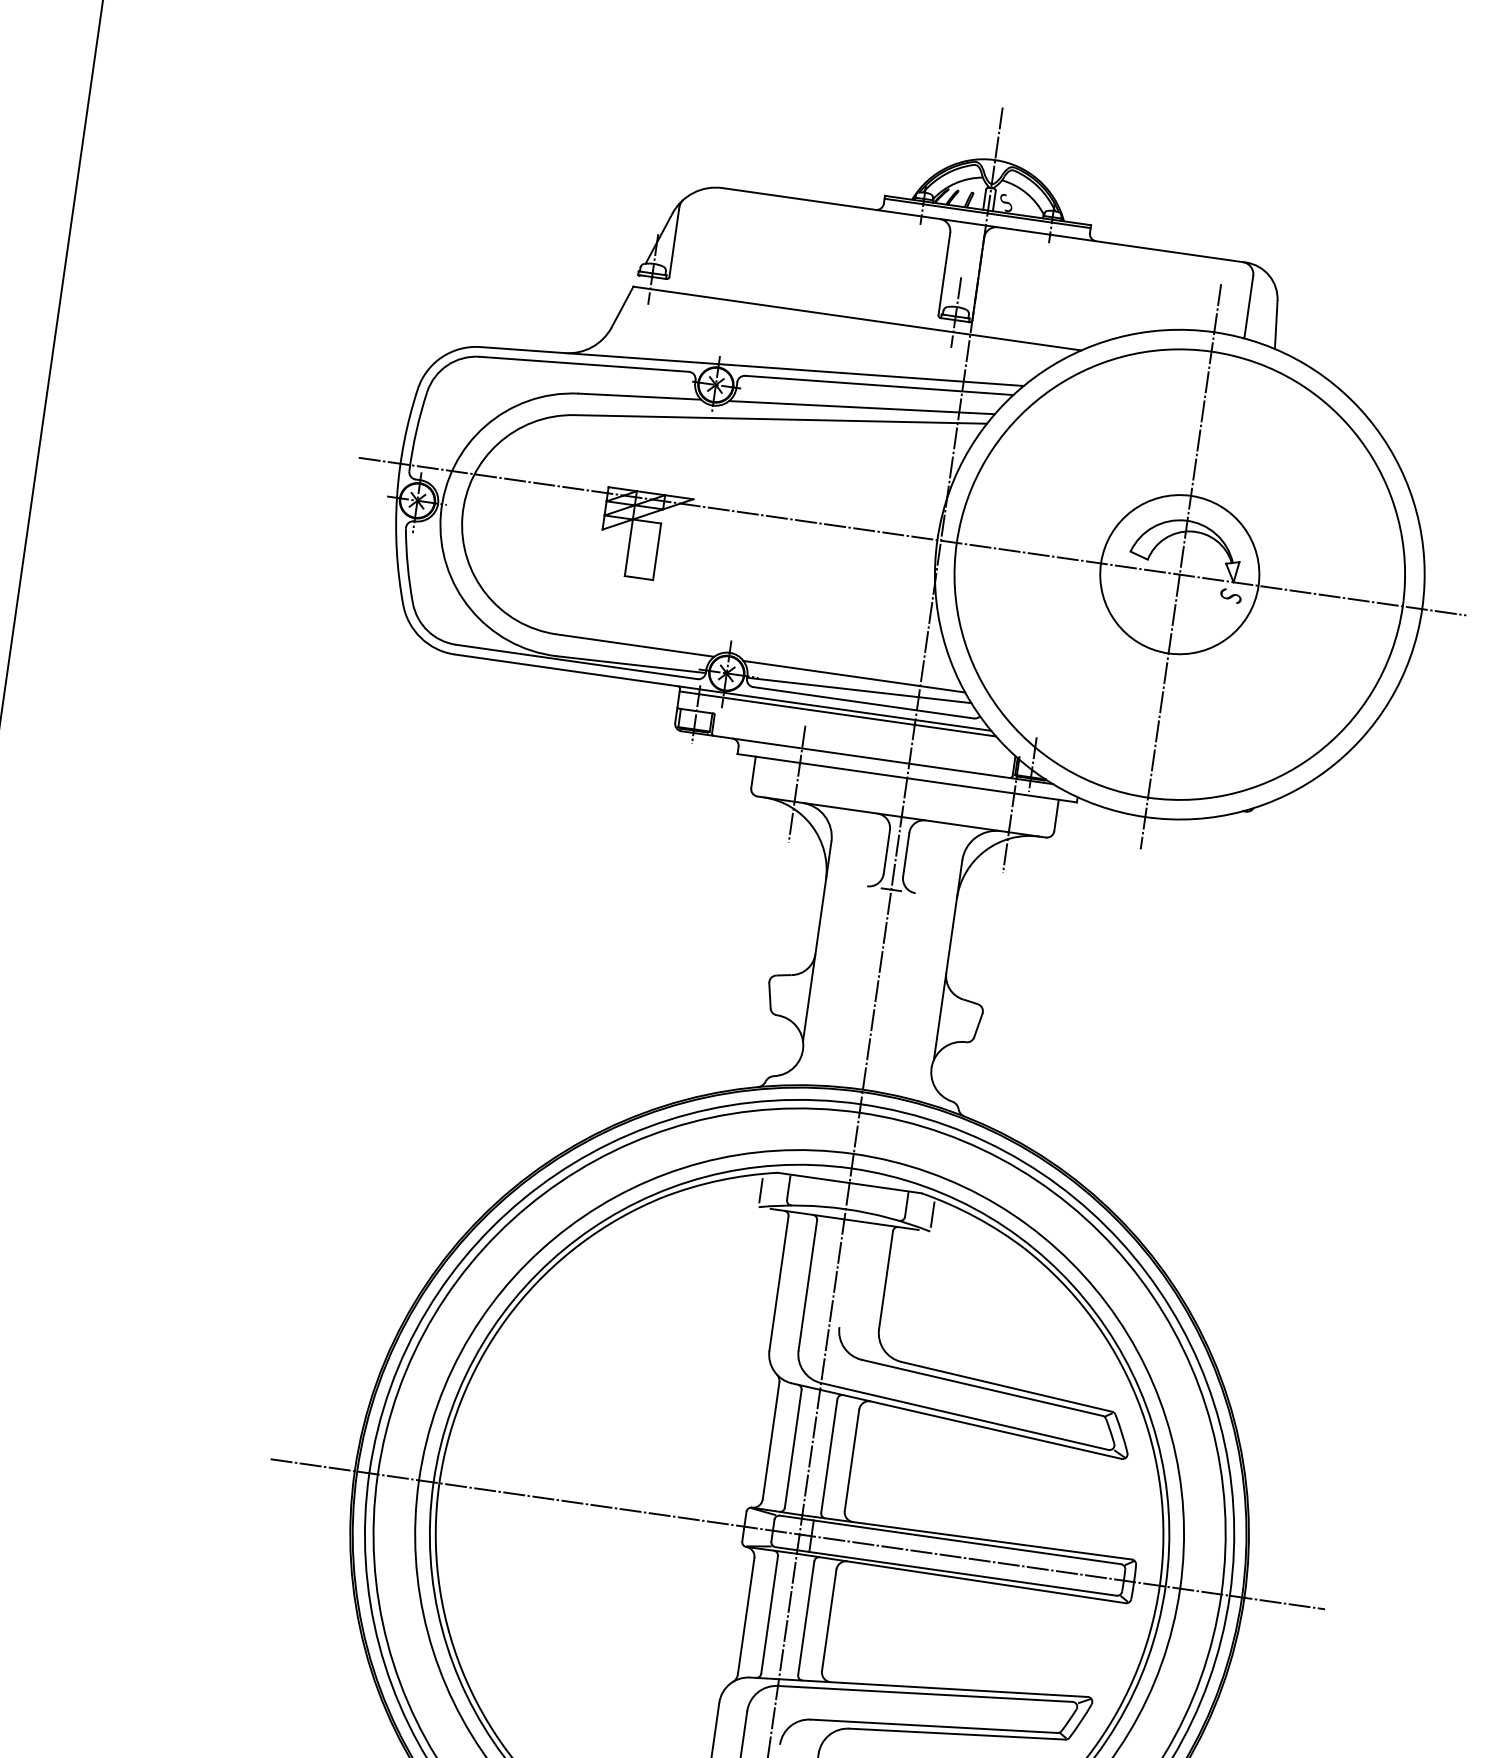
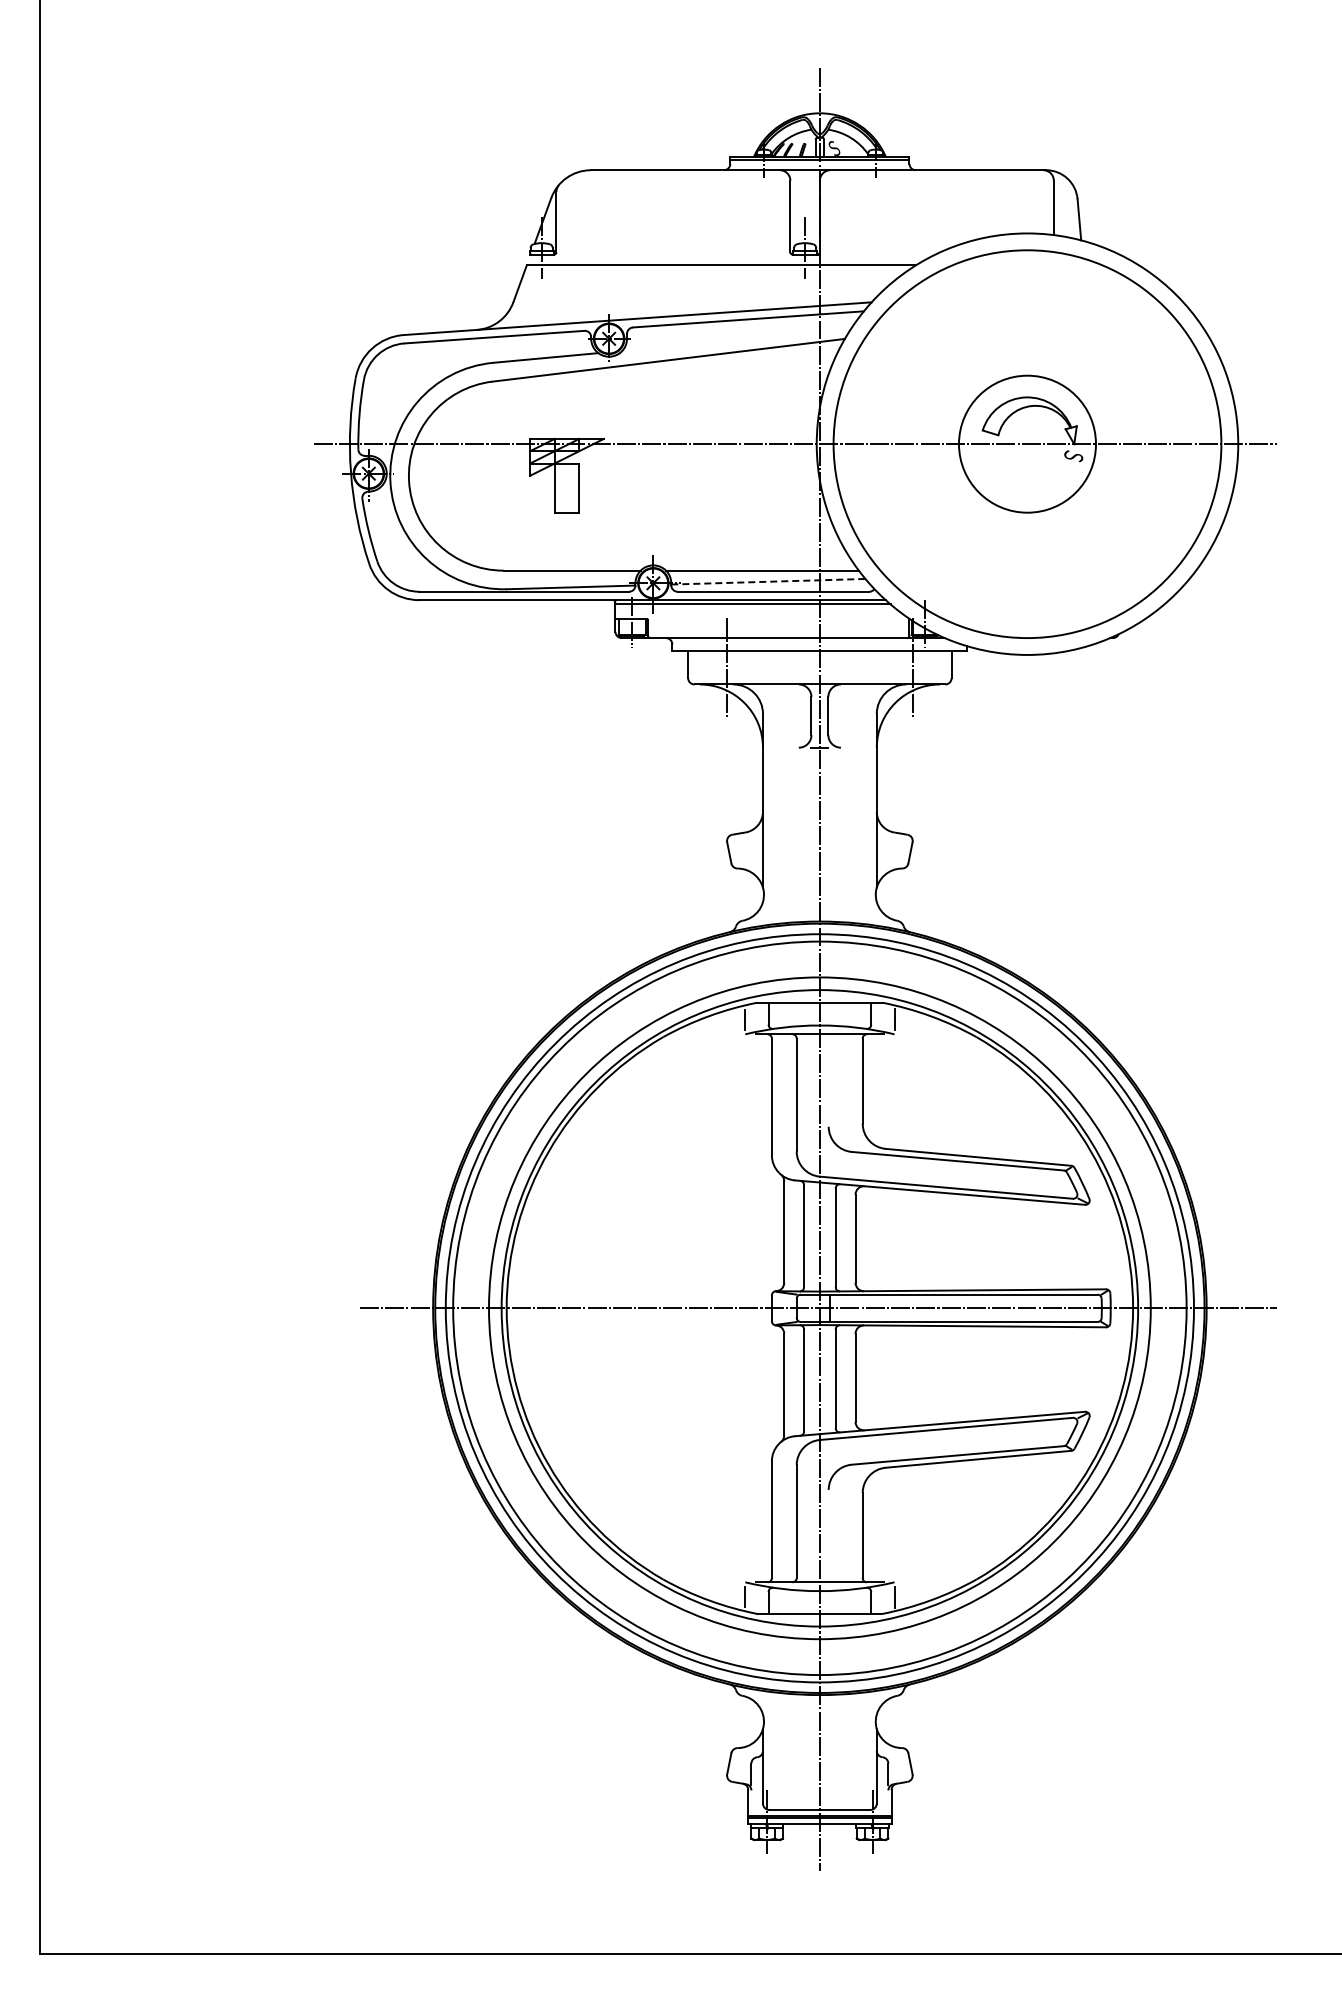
line: (862, 406) -> (736, 339), removed
line: (1180, 566) -> (1027, 437), removed
line: (859, 690) -> (768, 581), solid -> dashed

